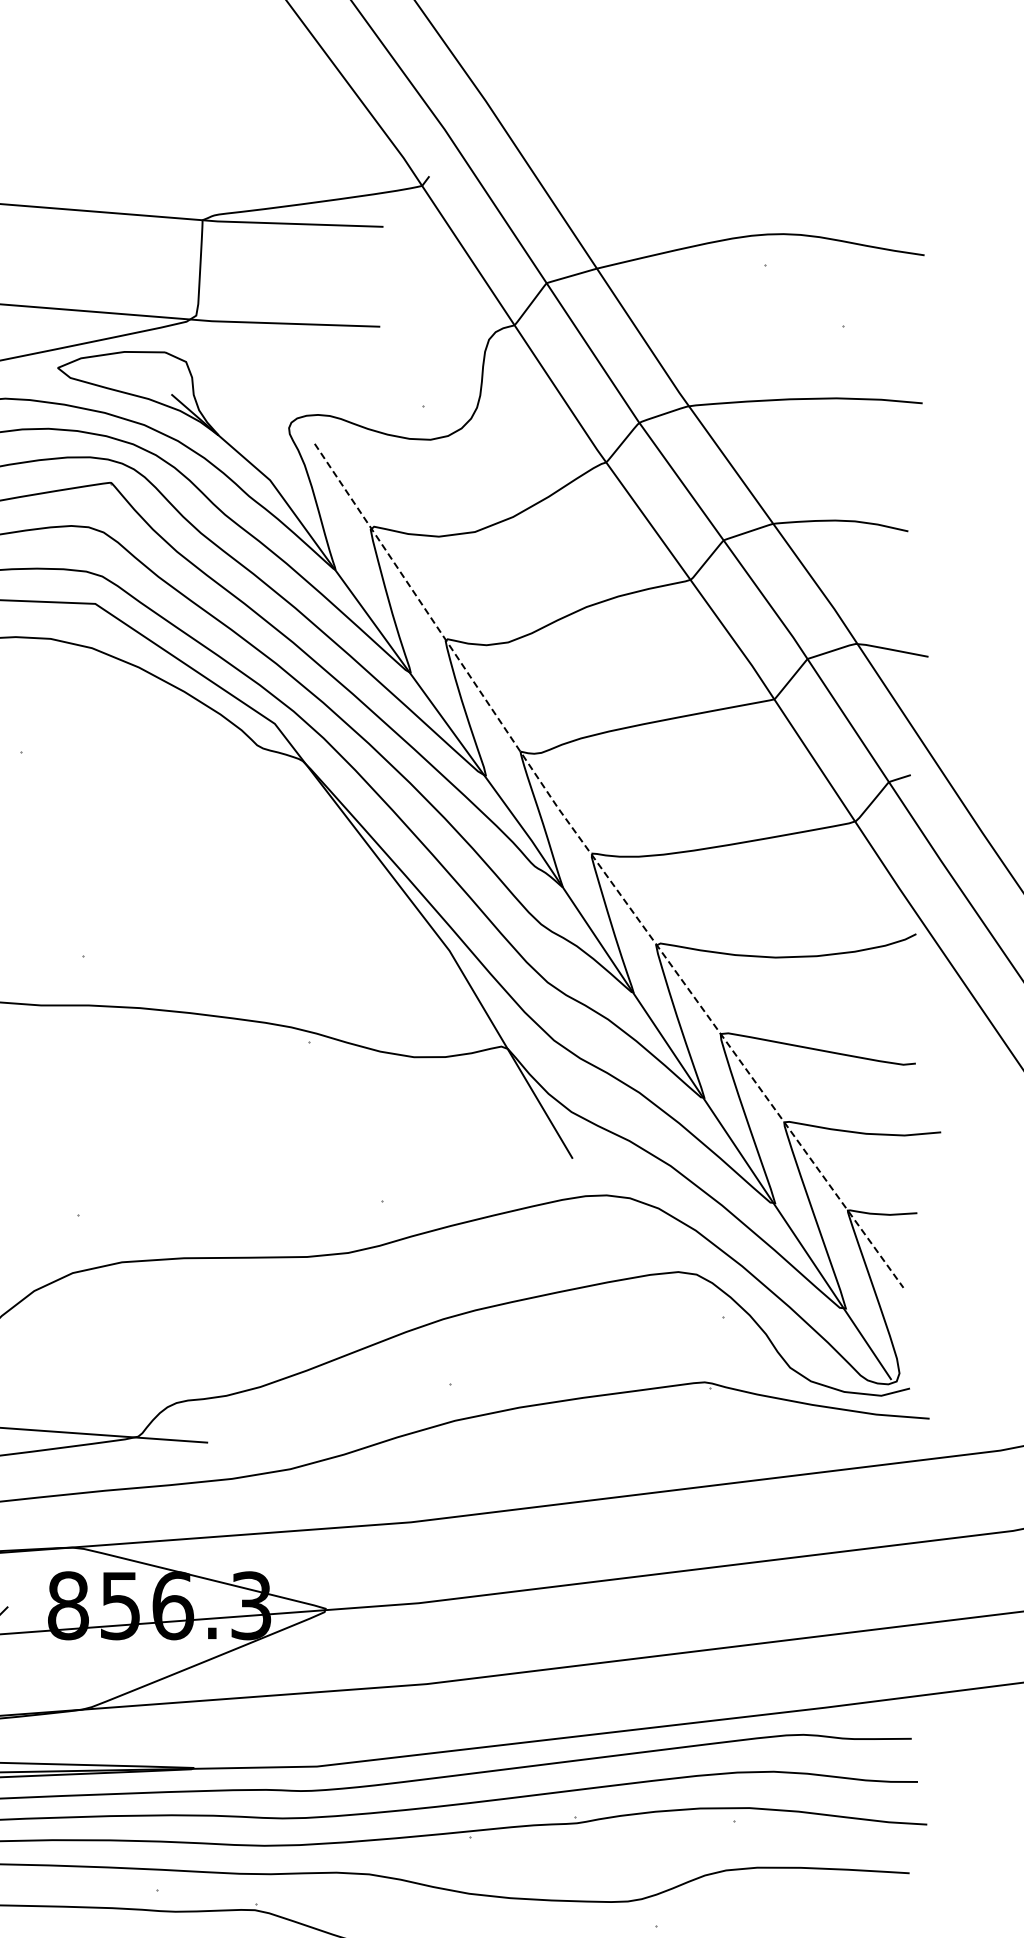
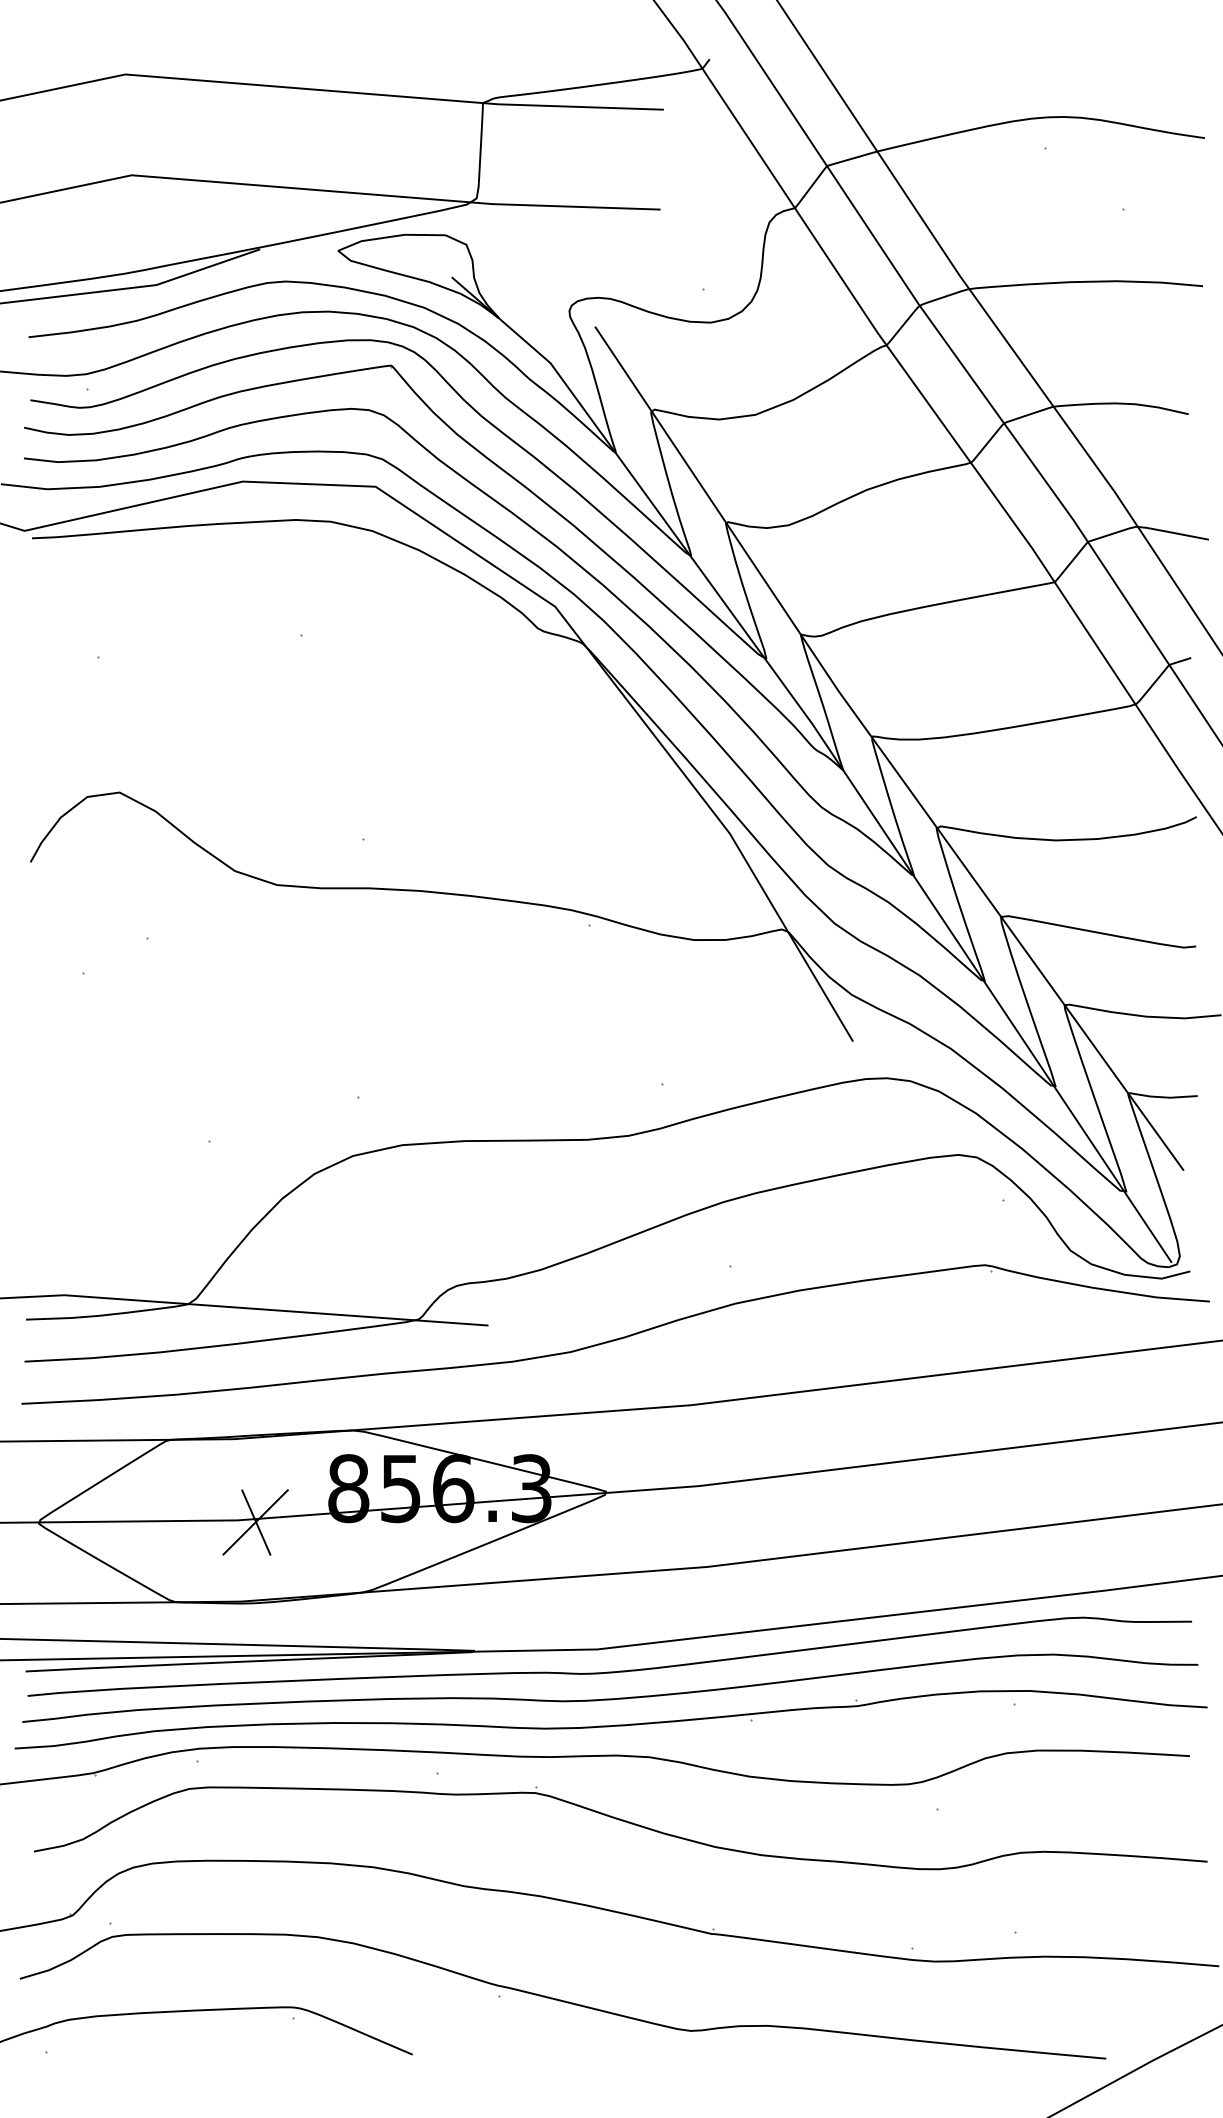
line: (602, 869) -> (882, 752), dashed -> solid

